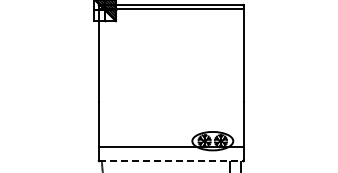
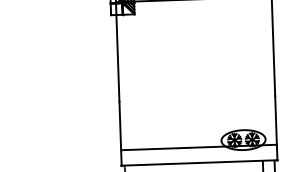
line: (171, 160) -> (199, 162), dashed -> solid

